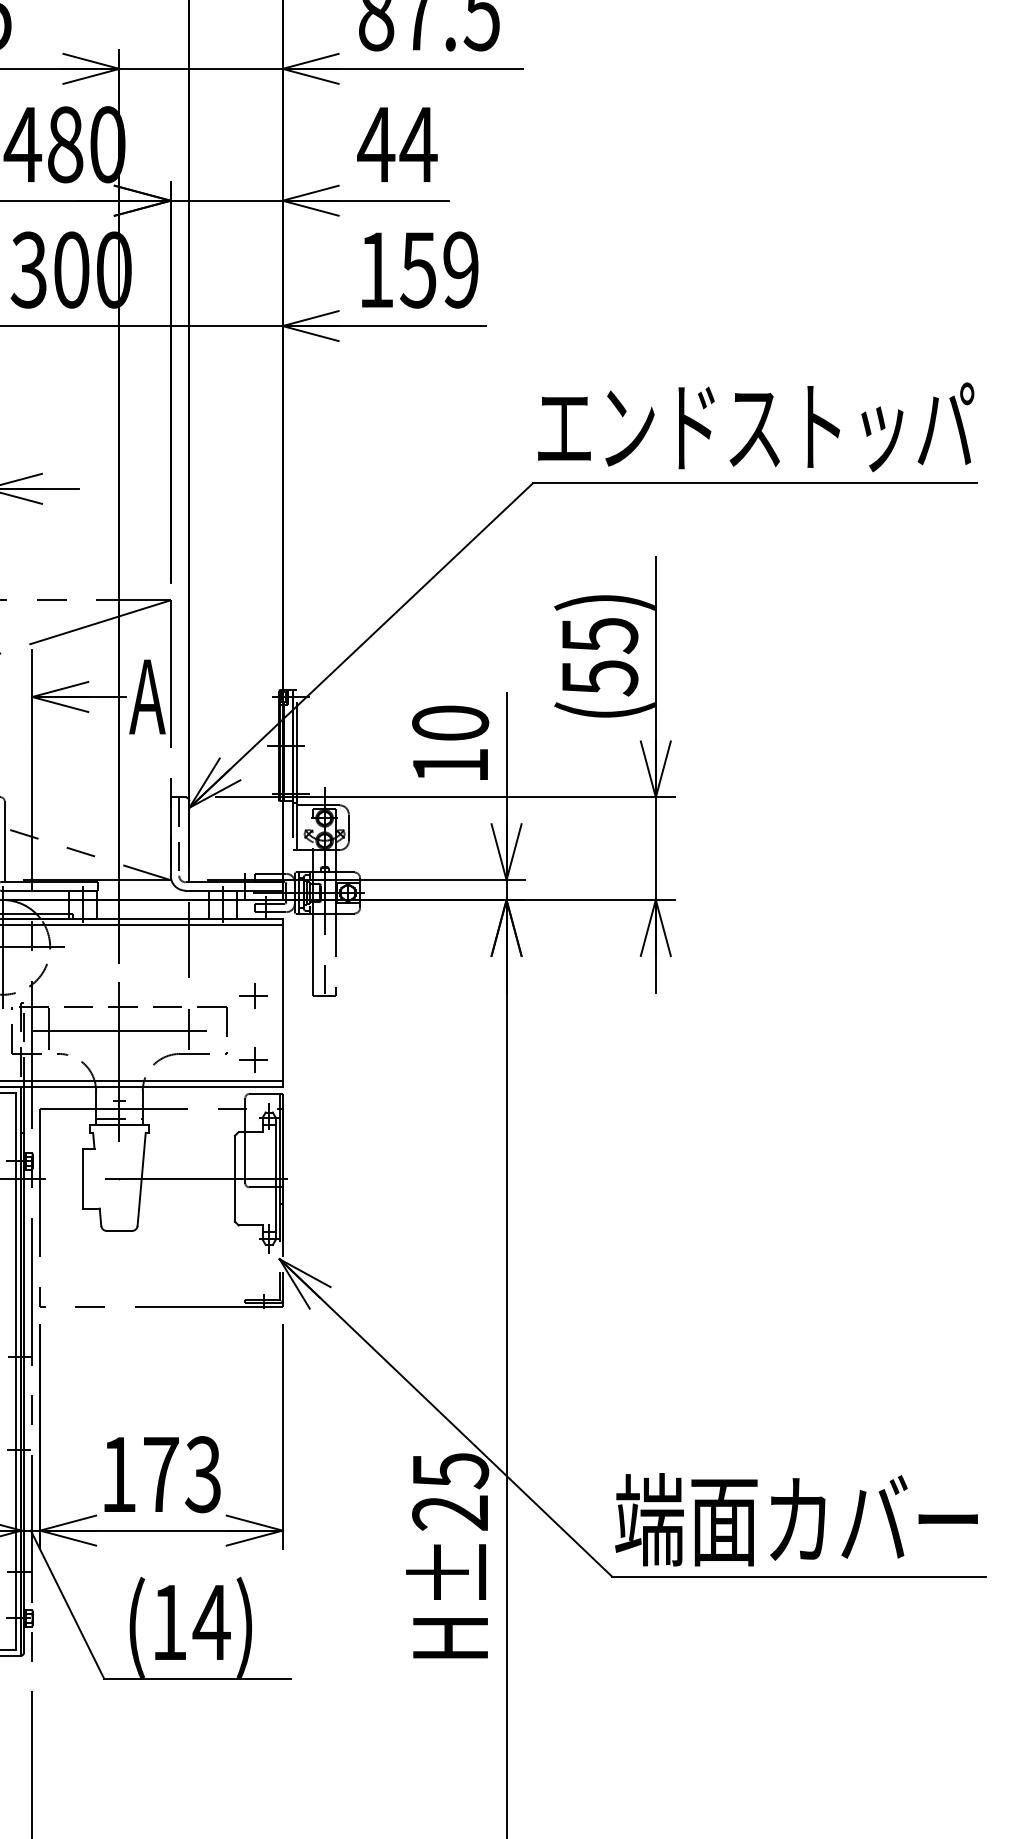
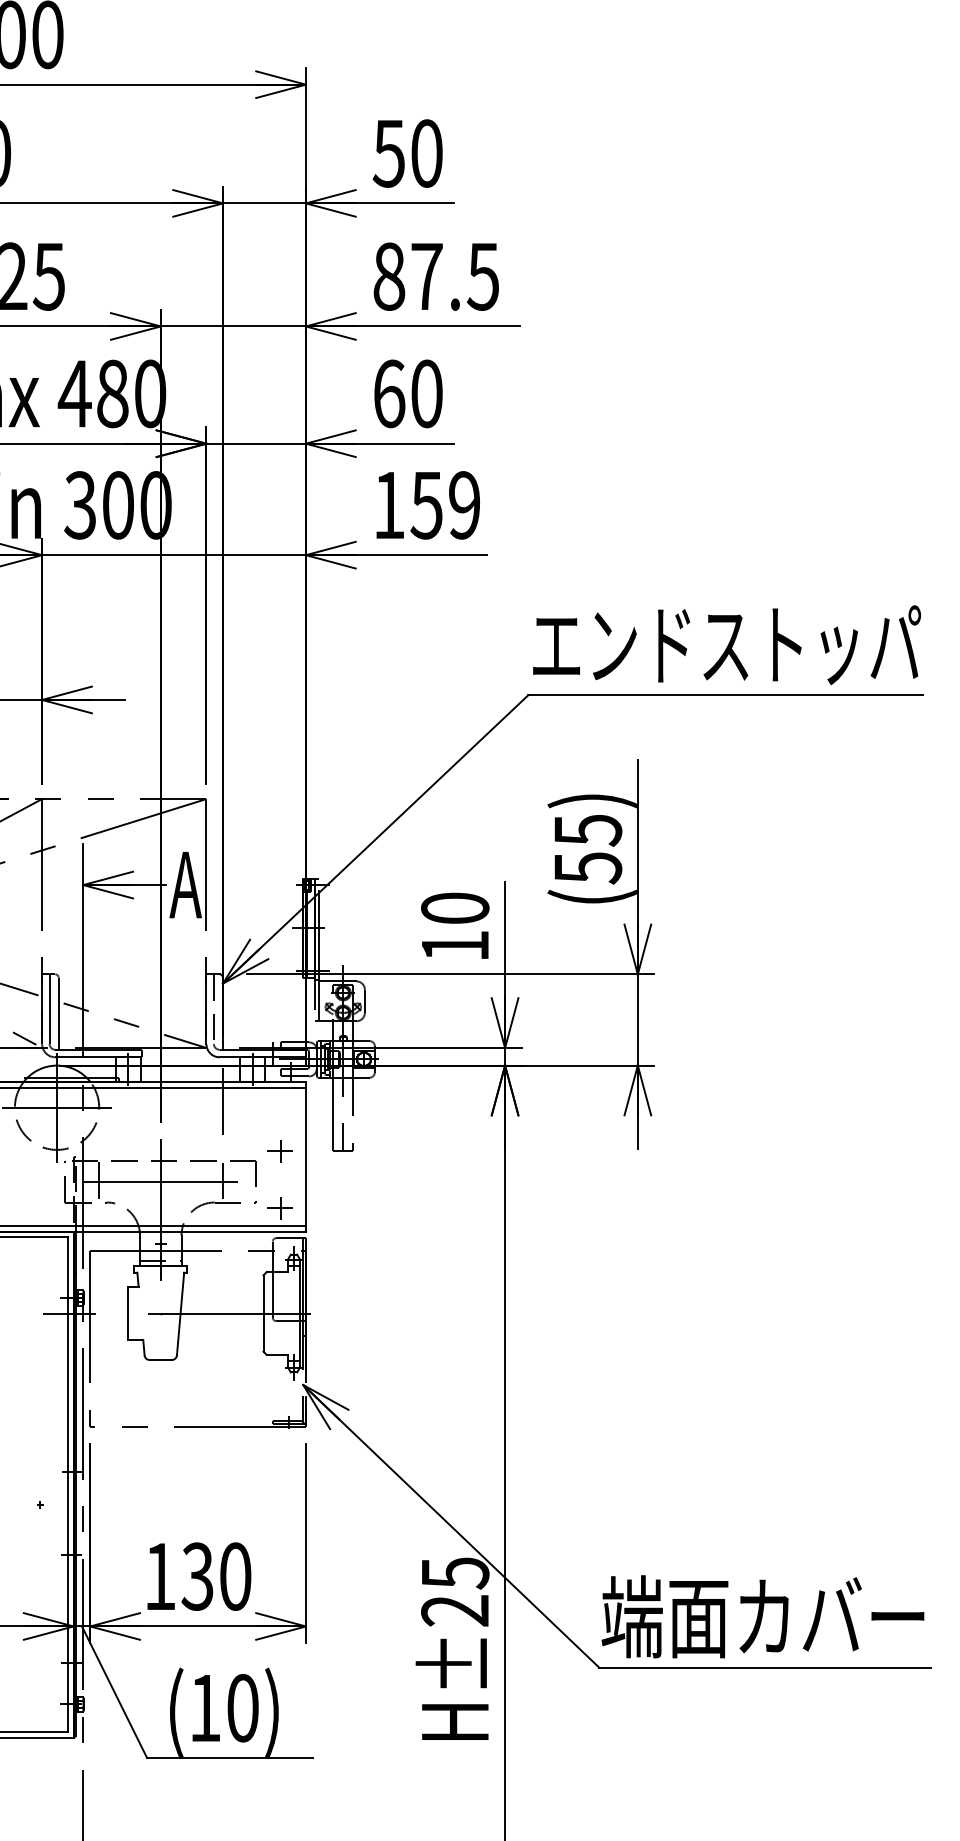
text: (396, 144) -> (407, 393), 44 -> 60
text: (182, 1474) -> (216, 1576), 173 -> 130
text: (211, 1622) -> (242, 1708), (14) -> (10)

